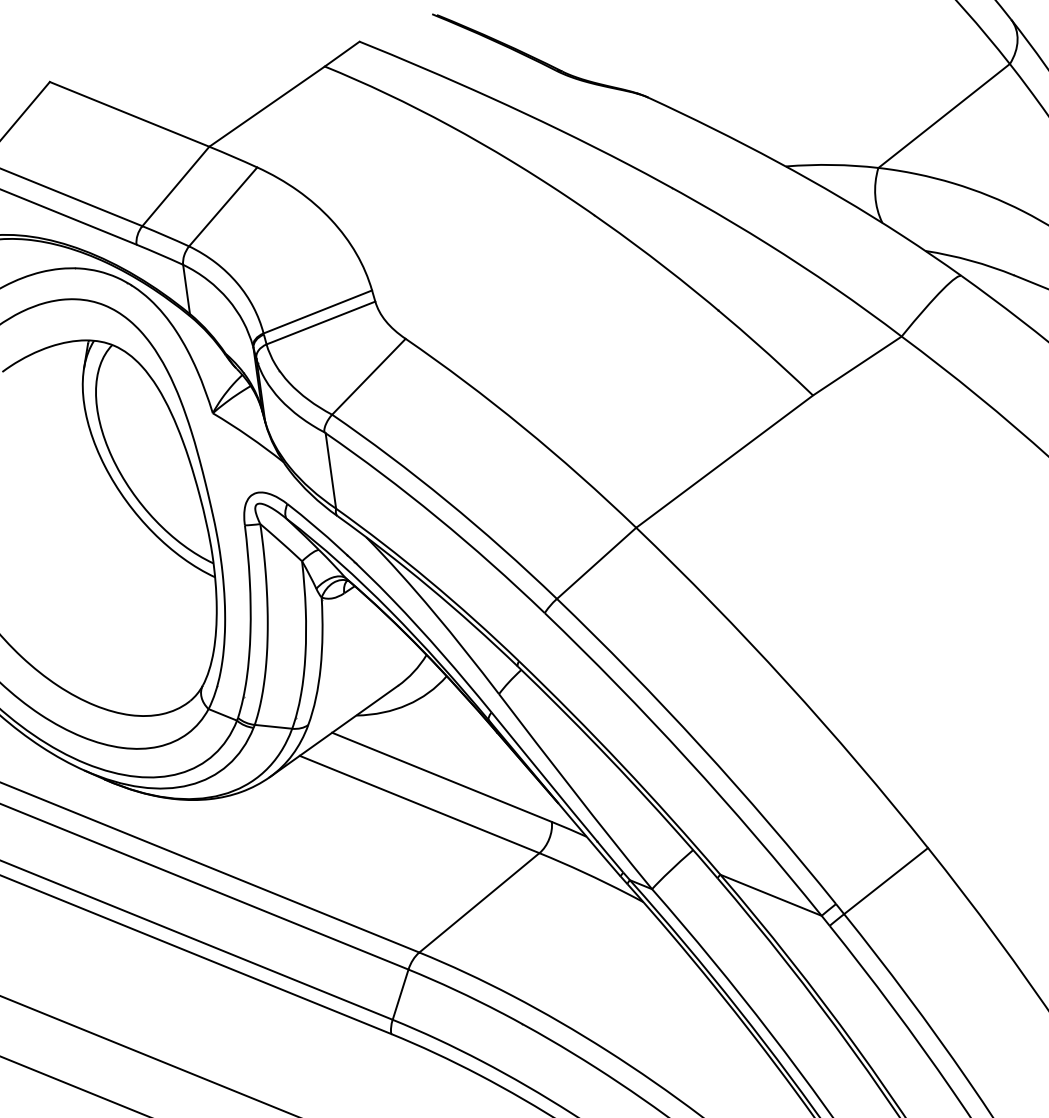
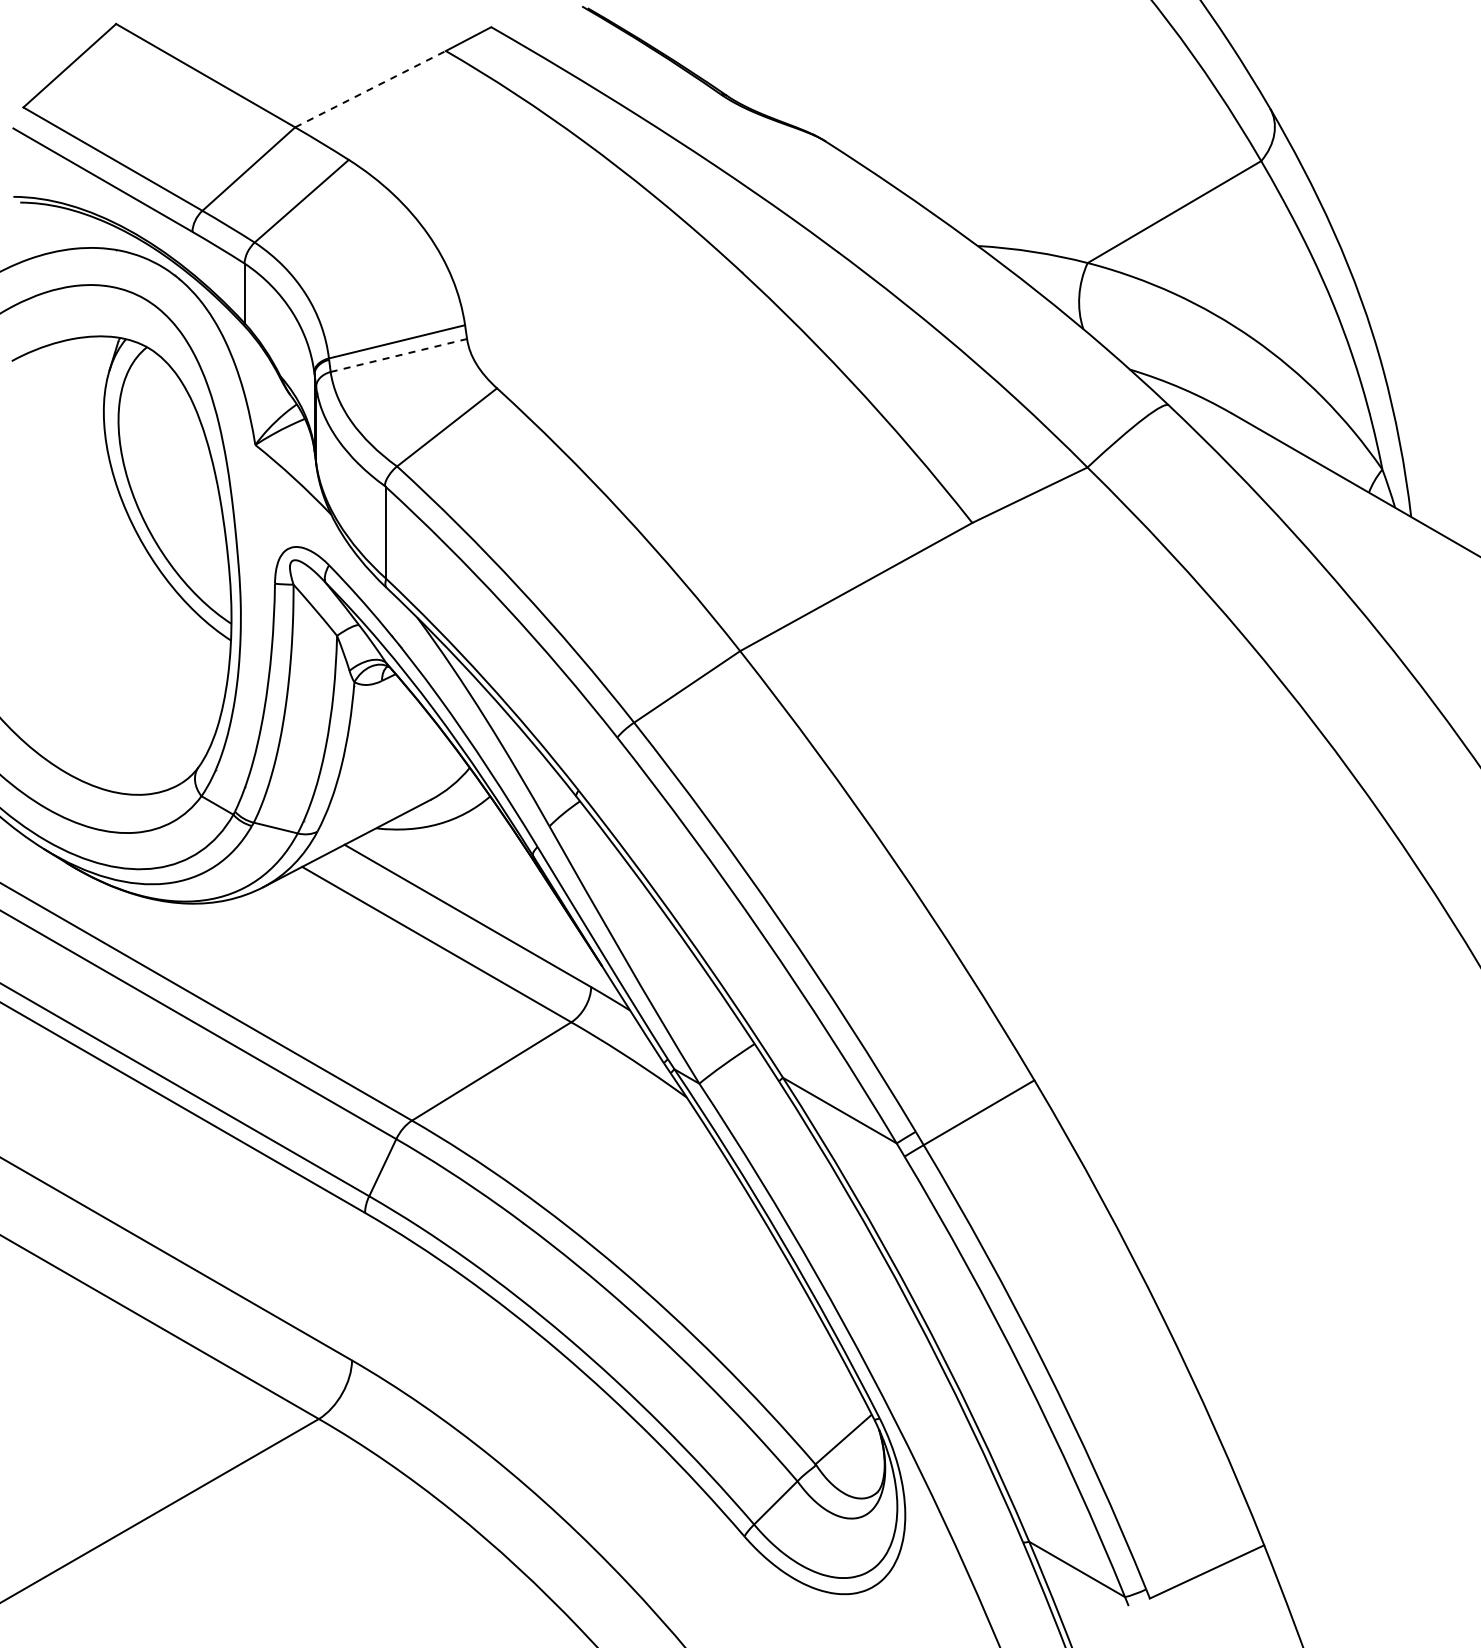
line: (266, 106) -> (370, 88), solid -> dashed
line: (321, 322) -> (399, 355), solid -> dashed

